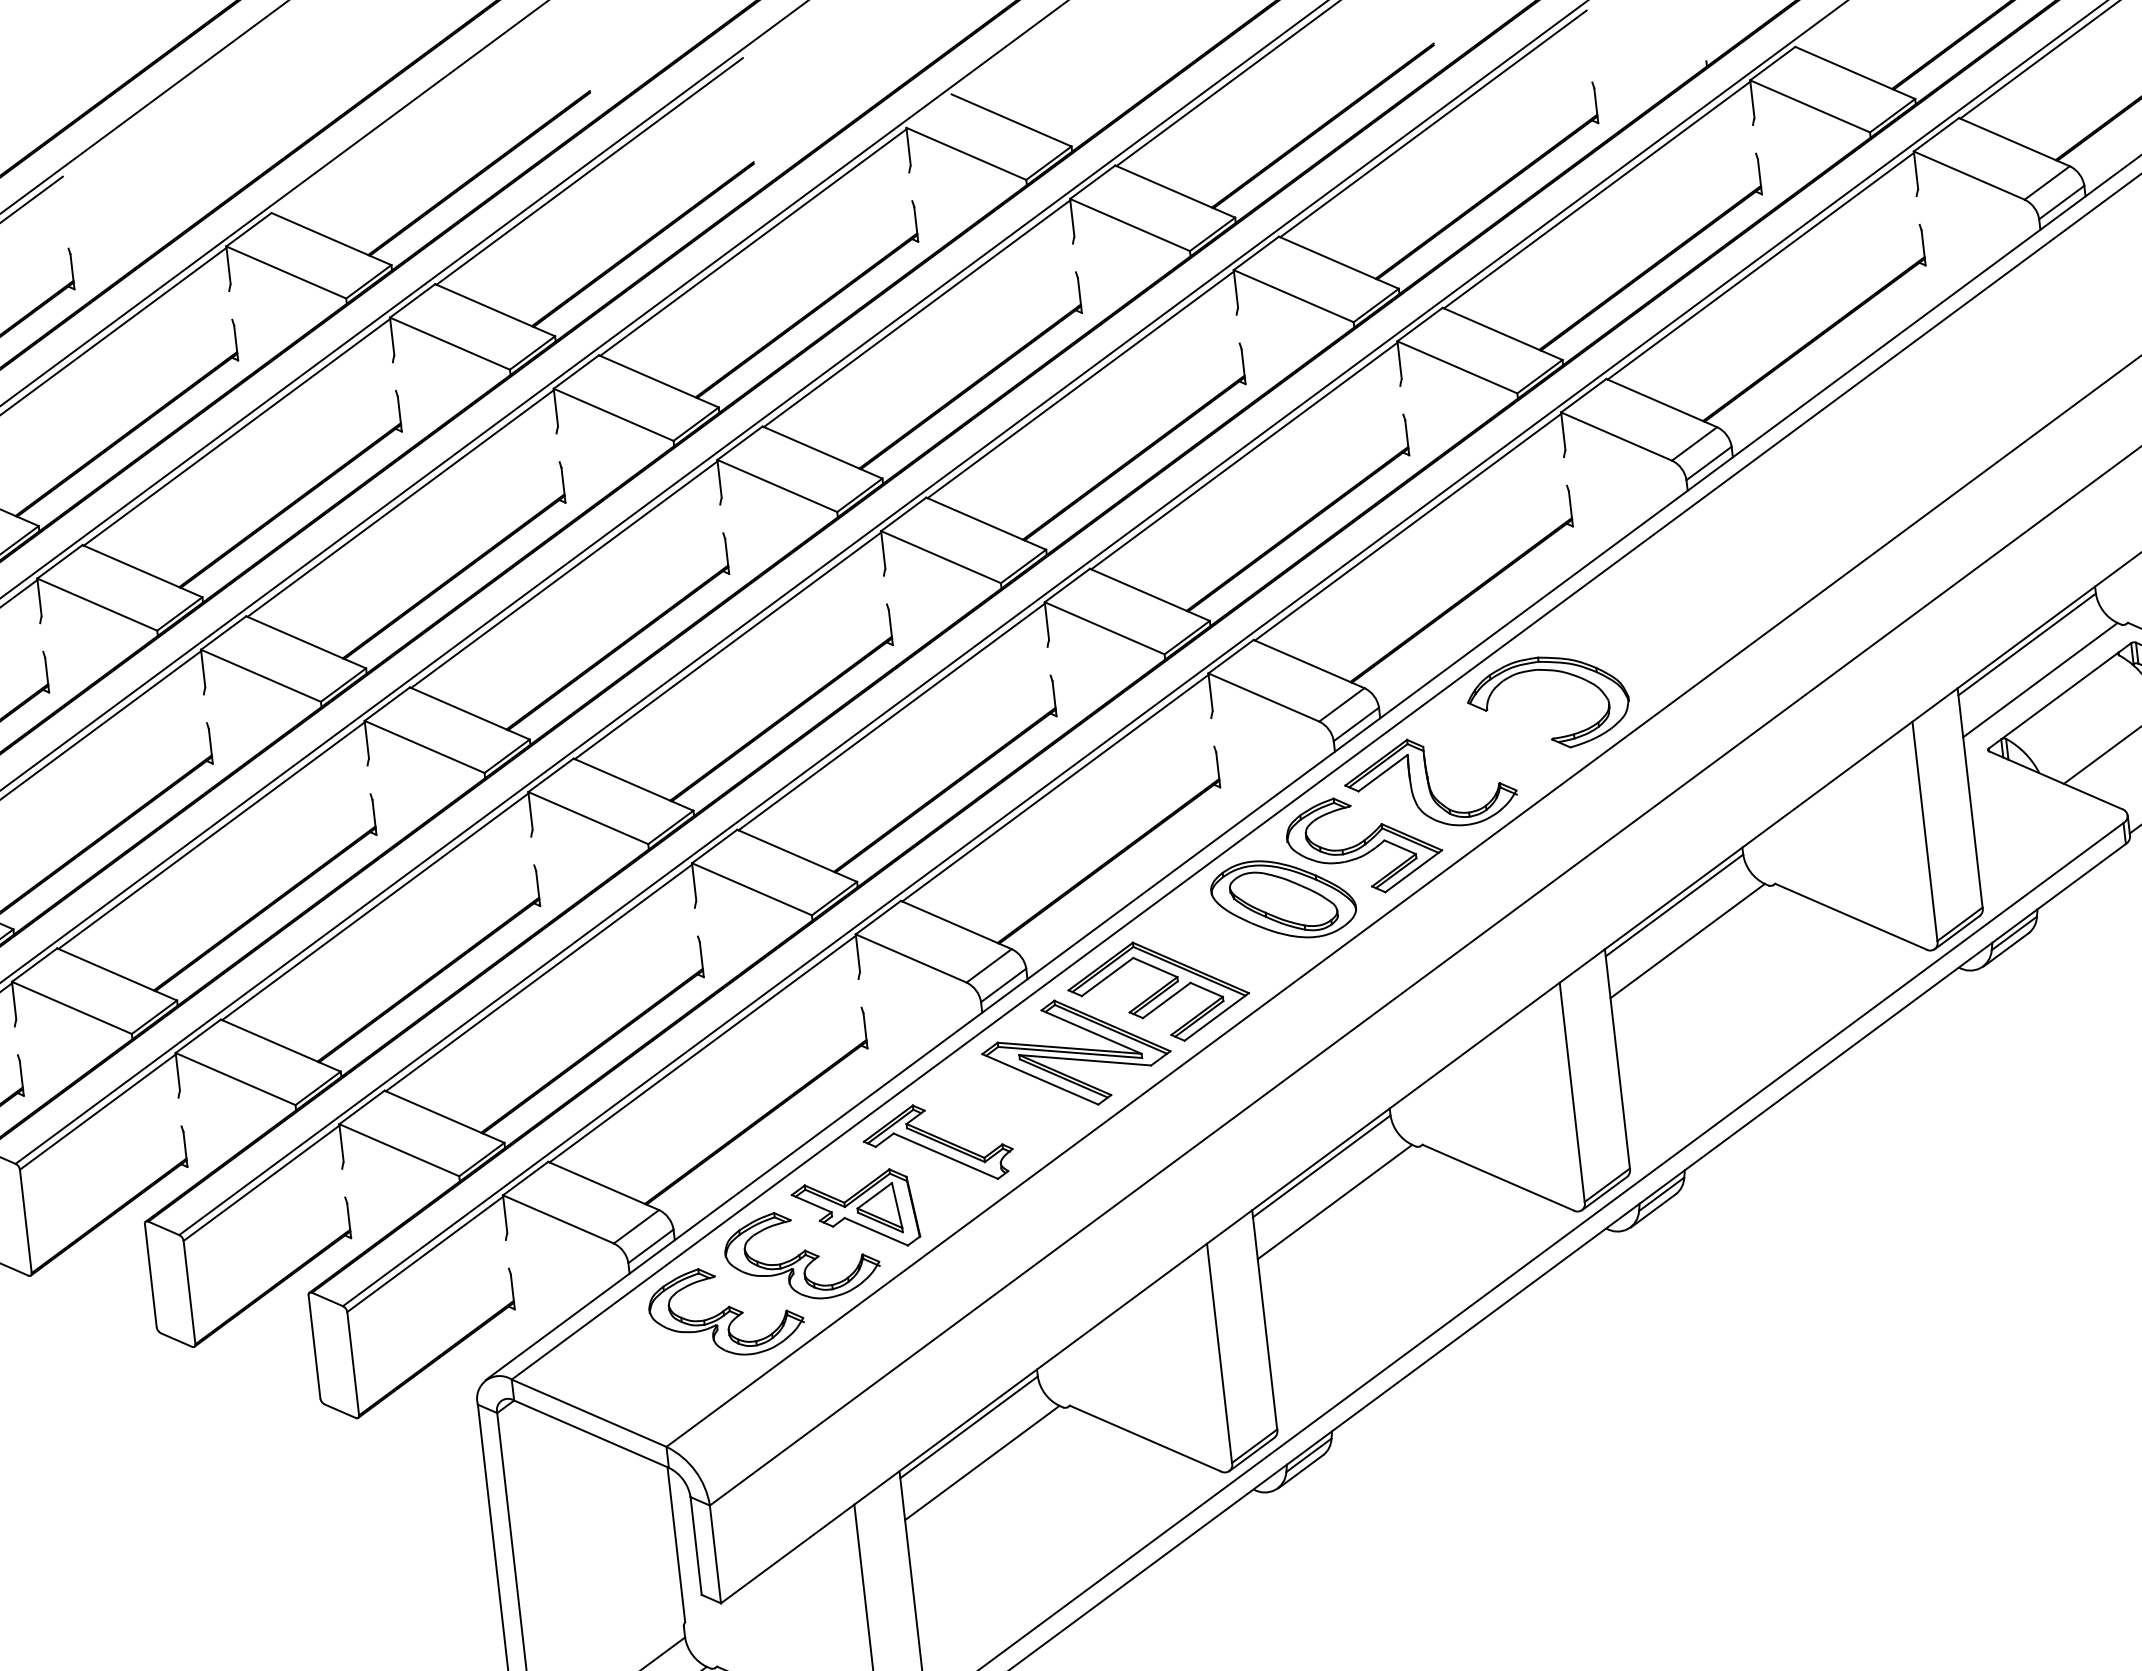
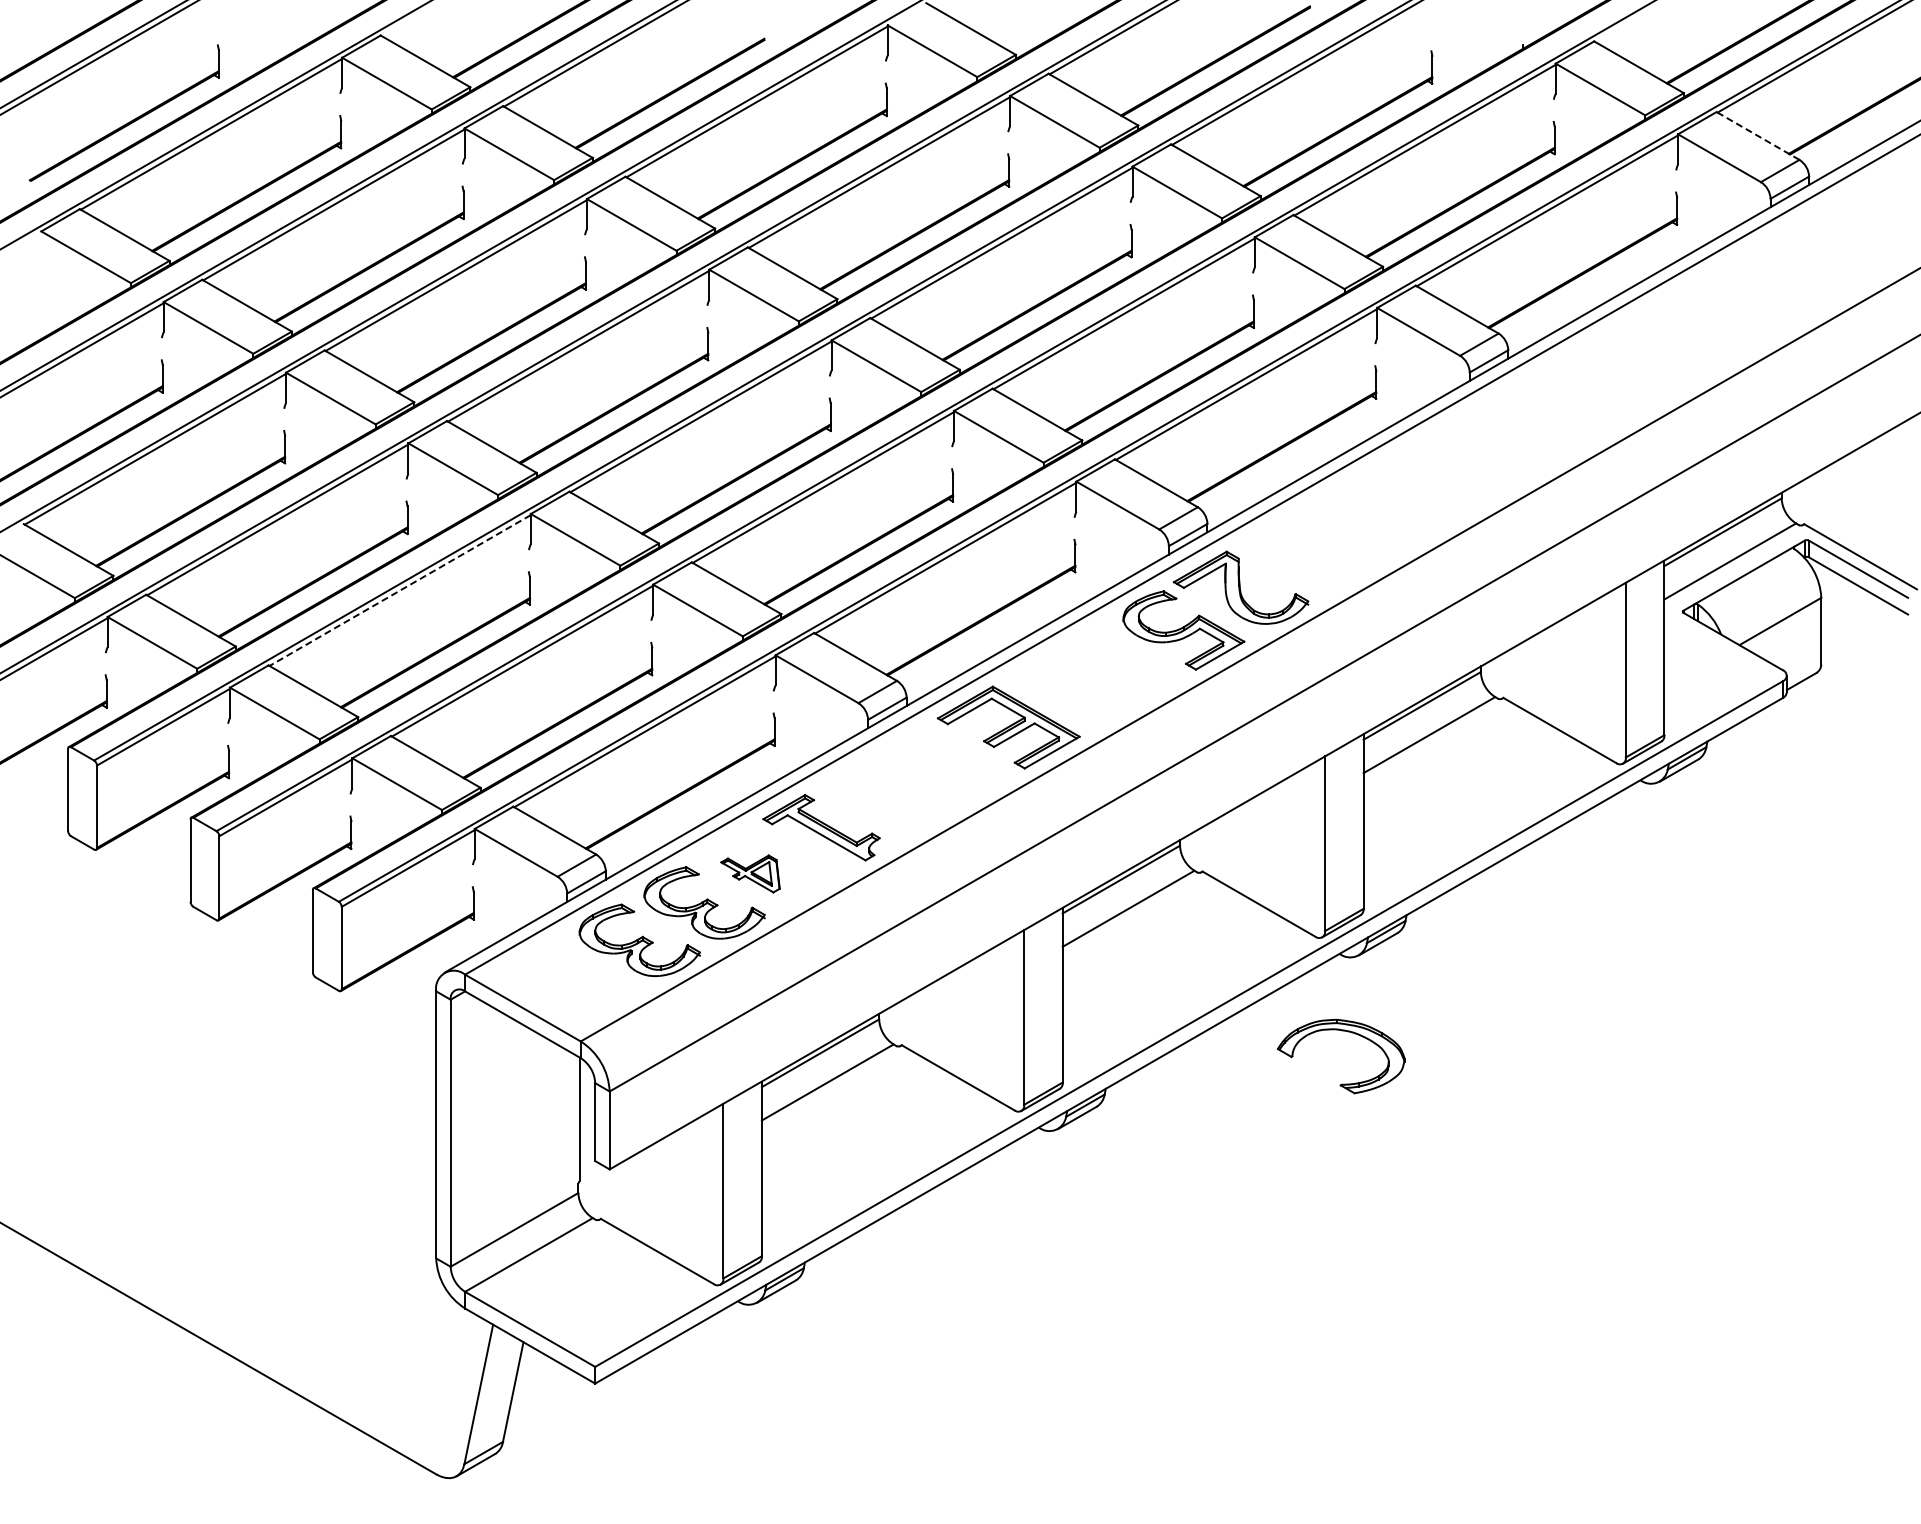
line: (2014, 141) -> (1758, 135), solid -> dashed
part: (1546, 671) -> (1342, 1031), moved
part: (1283, 898) -> (1115, 665), removed
line: (375, 906) -> (400, 590), solid -> dashed
part: (1076, 1051) -> (938, 767), removed
part: (855, 1211) -> (750, 873), size x0.6

